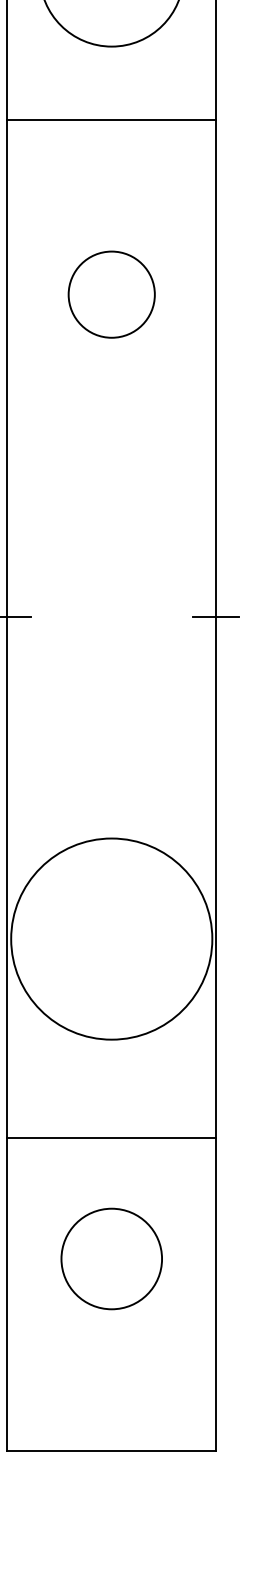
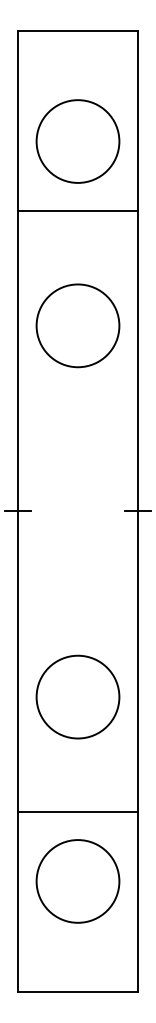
line: (110, 118) -> (77, 210), moved
circle: (110, 294) -> (77, 325), size x1.67
circle: (110, 938) -> (77, 696), size x0.71
circle: (110, 1259) -> (77, 881), size x1.43

